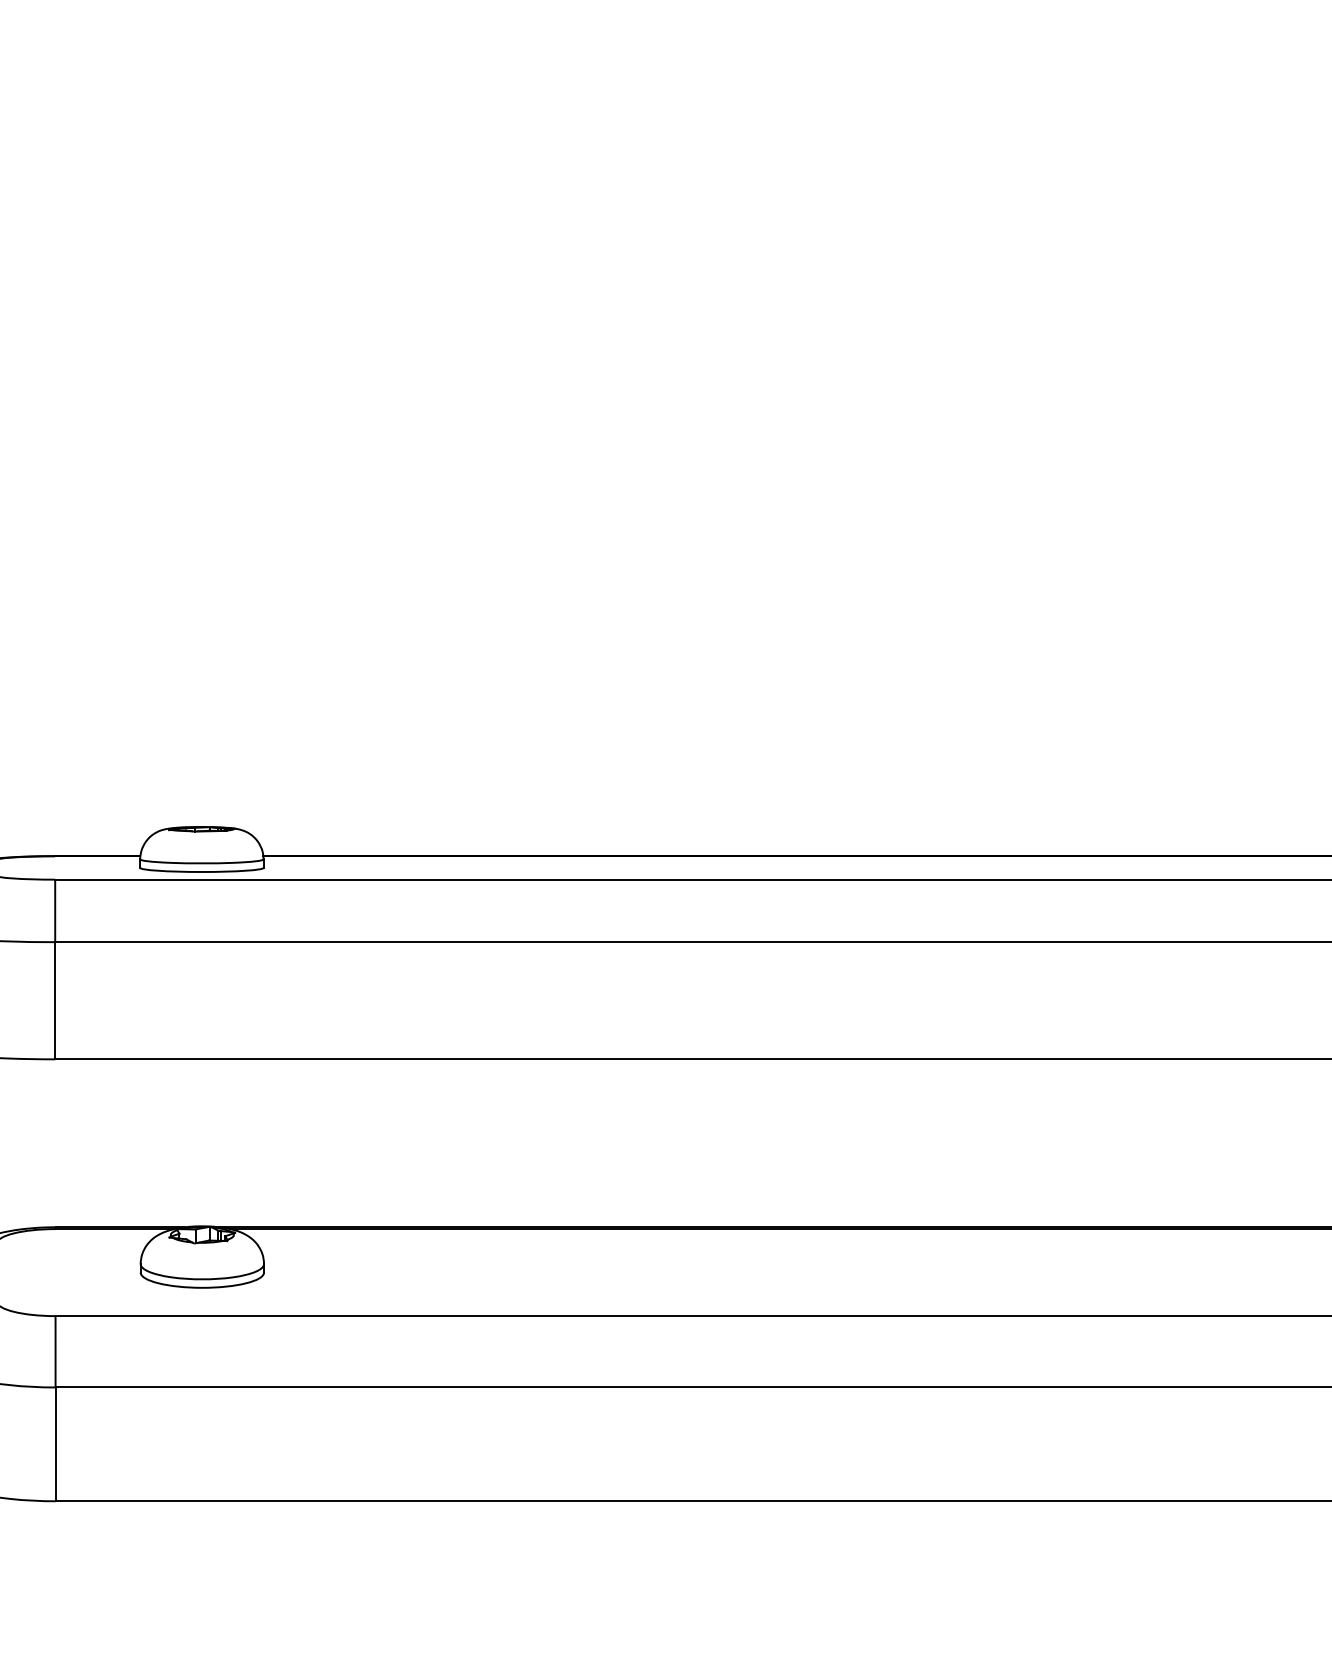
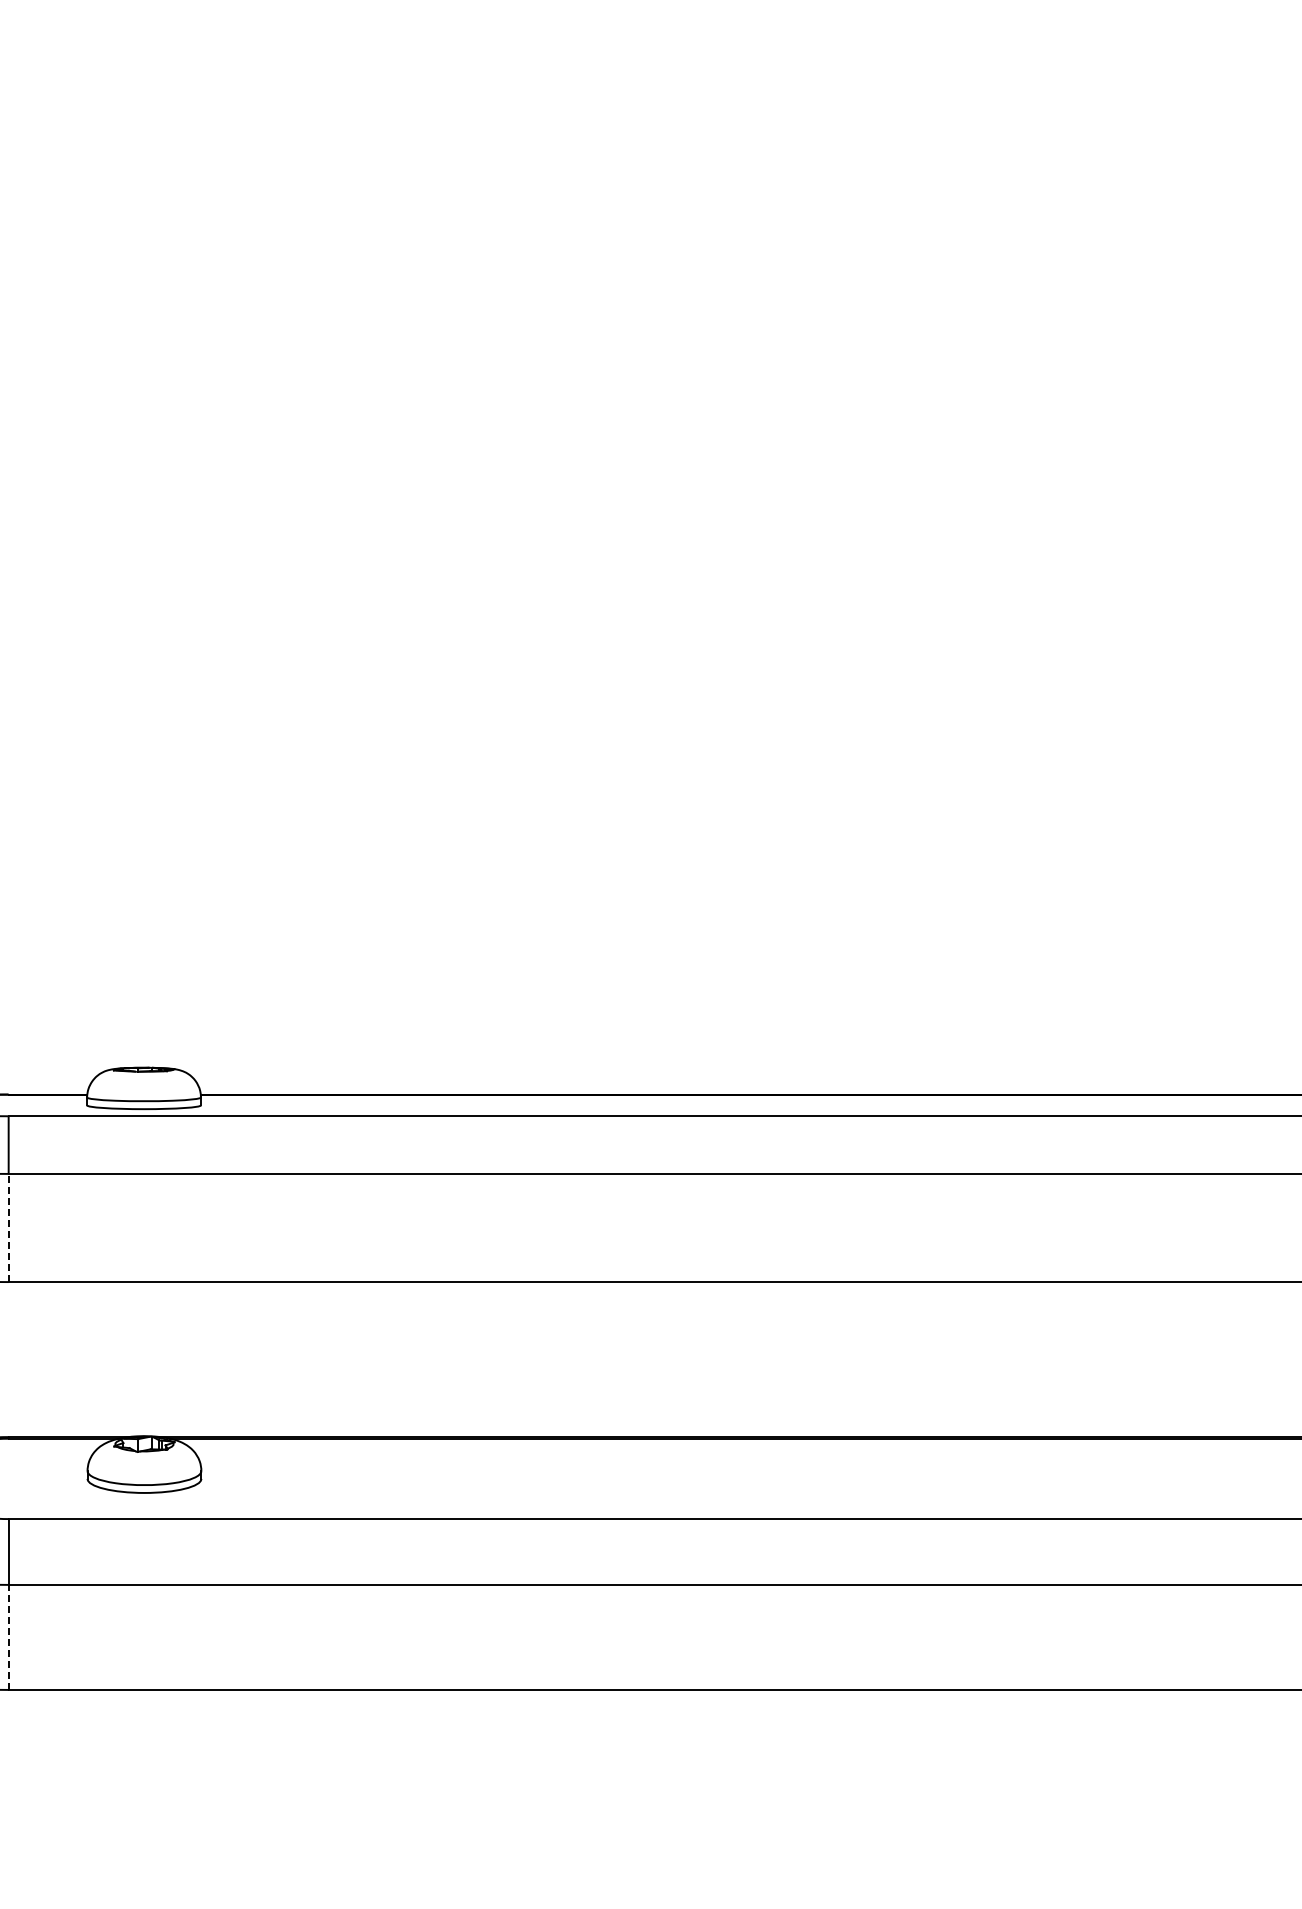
line: (55, 1000) -> (8, 1227), solid -> dashed
line: (55, 1444) -> (8, 1637), solid -> dashed

